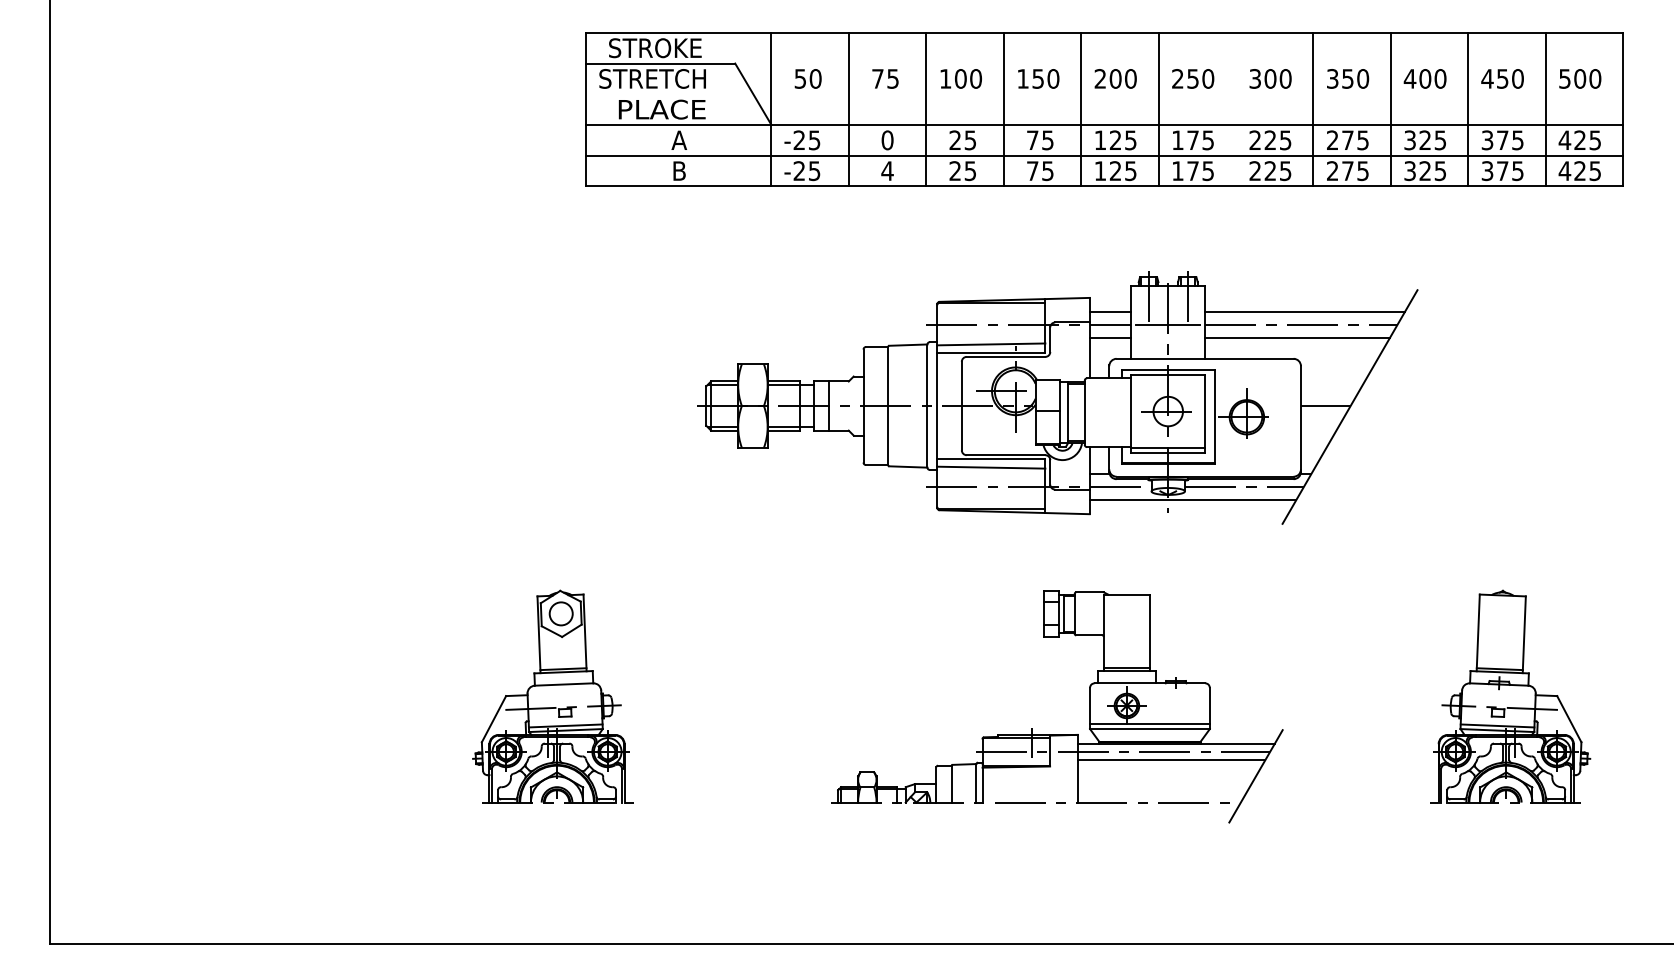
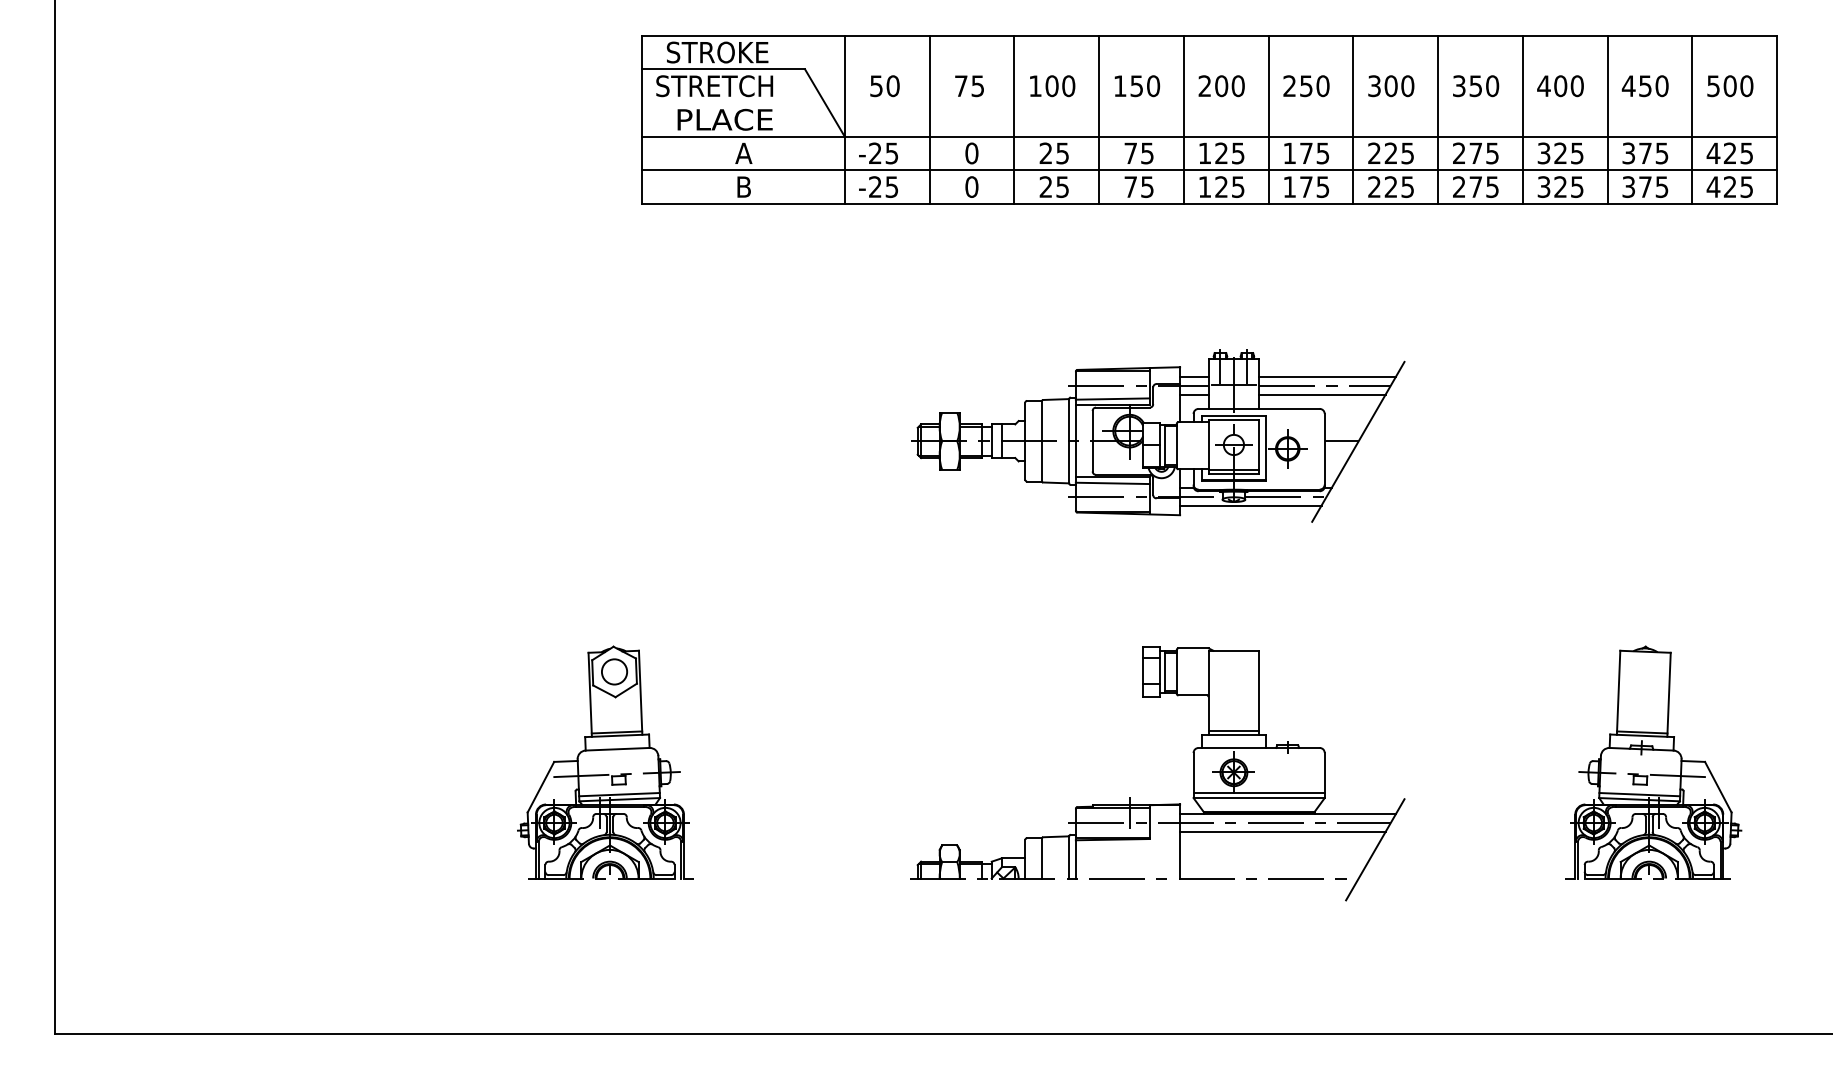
line: (1236, 109) -> (1353, 119), added
text: (887, 170) -> (971, 186), 4 -> 0
part: (1058, 397) -> (1158, 435), size x0.62

